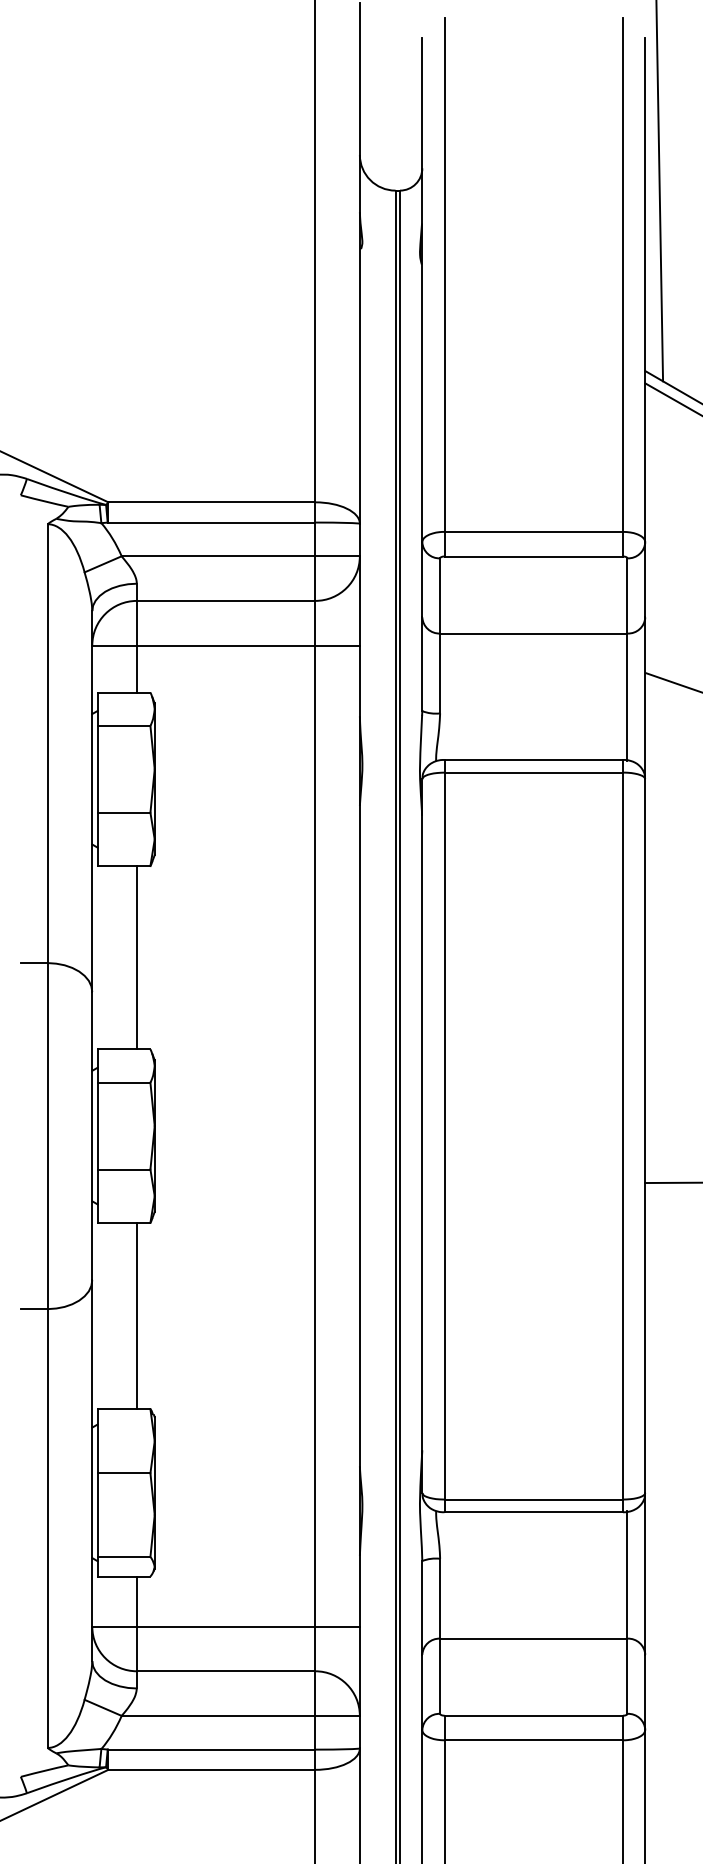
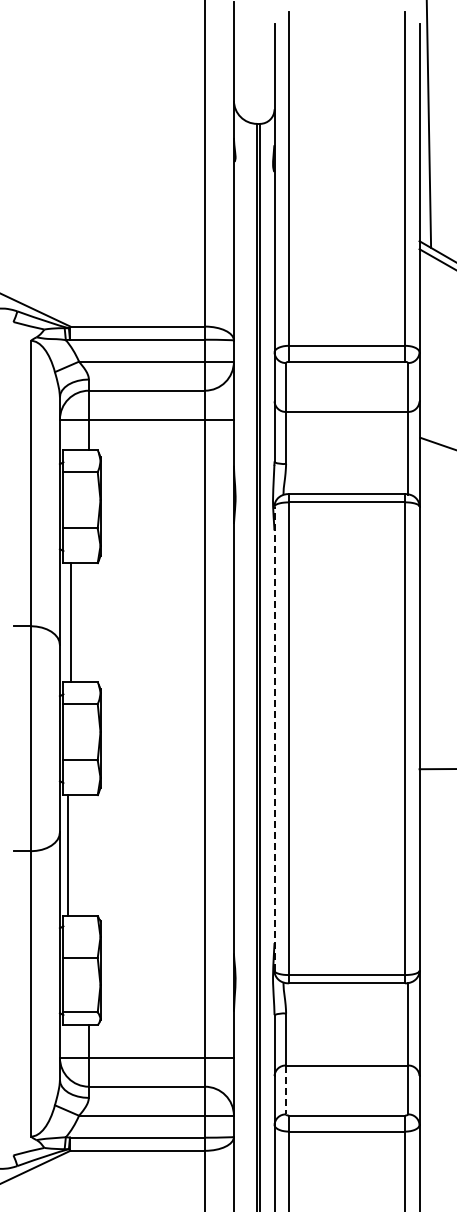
line: (136, 957) -> (70, 622), moved
line: (422, 1135) -> (274, 738), solid -> dashed
line: (136, 1315) -> (67, 855), moved
line: (440, 1677) -> (286, 1090), solid -> dashed

